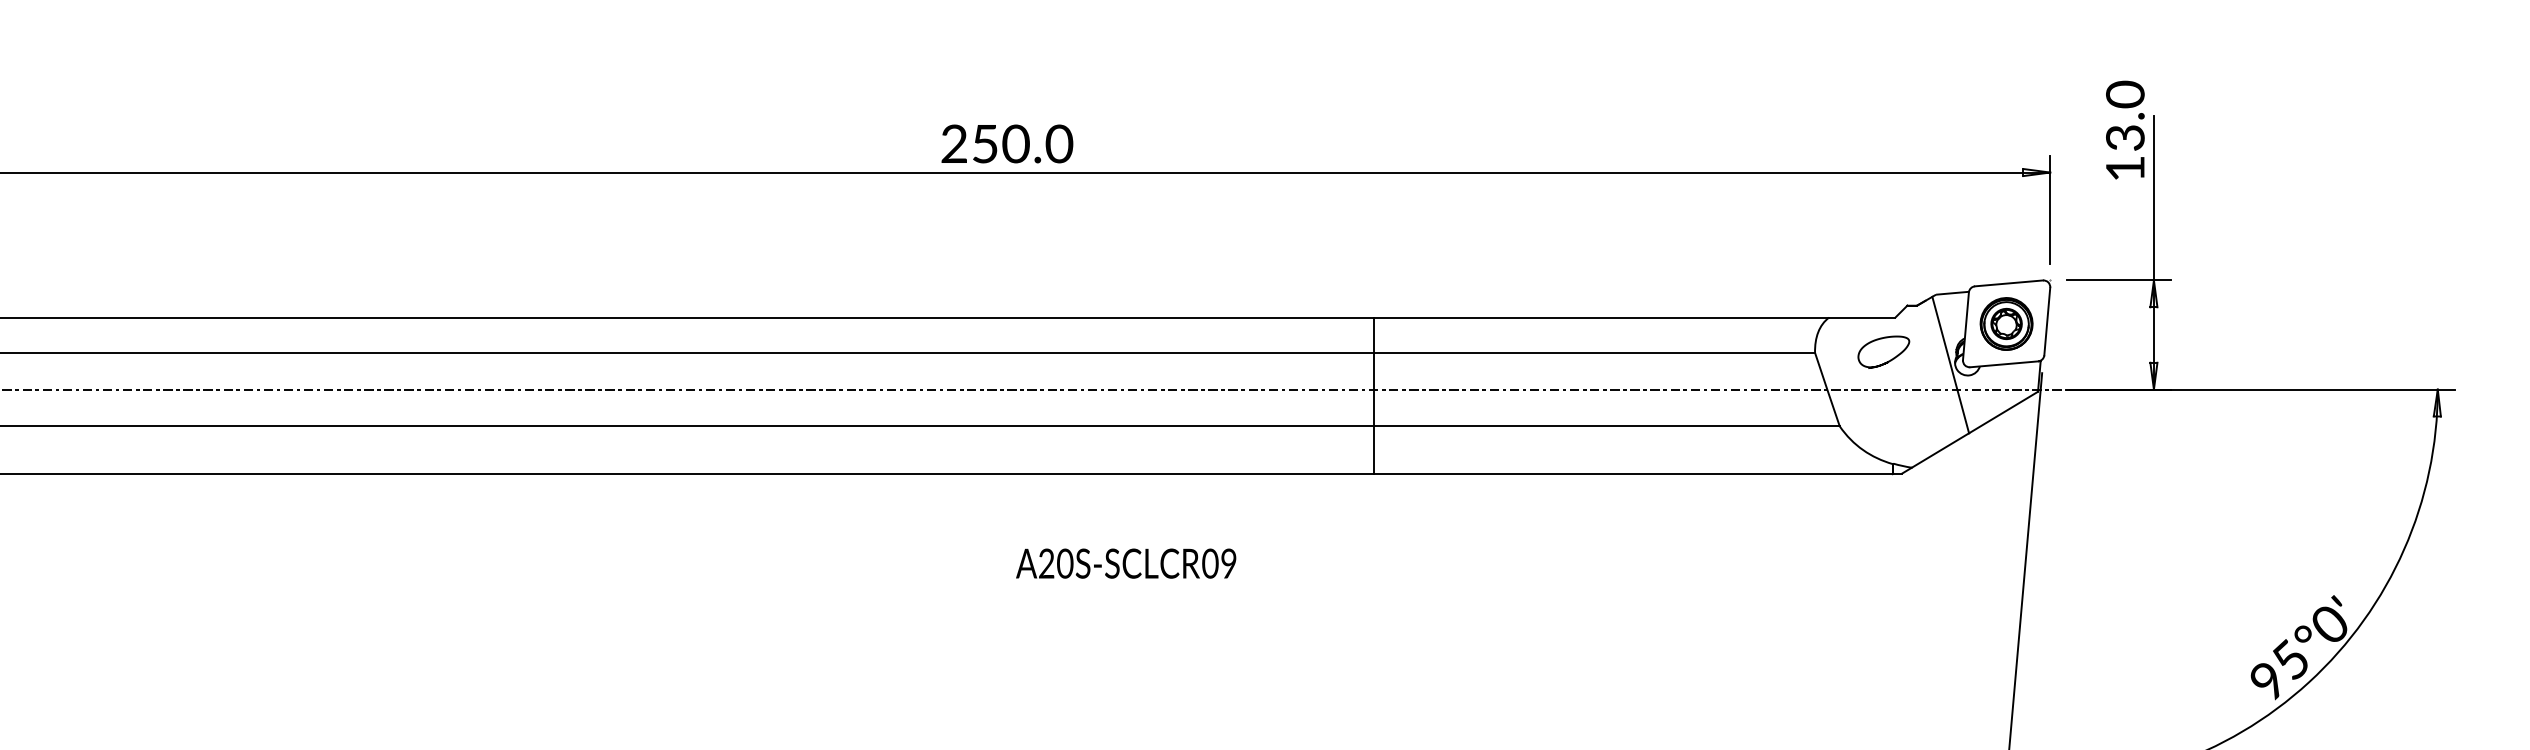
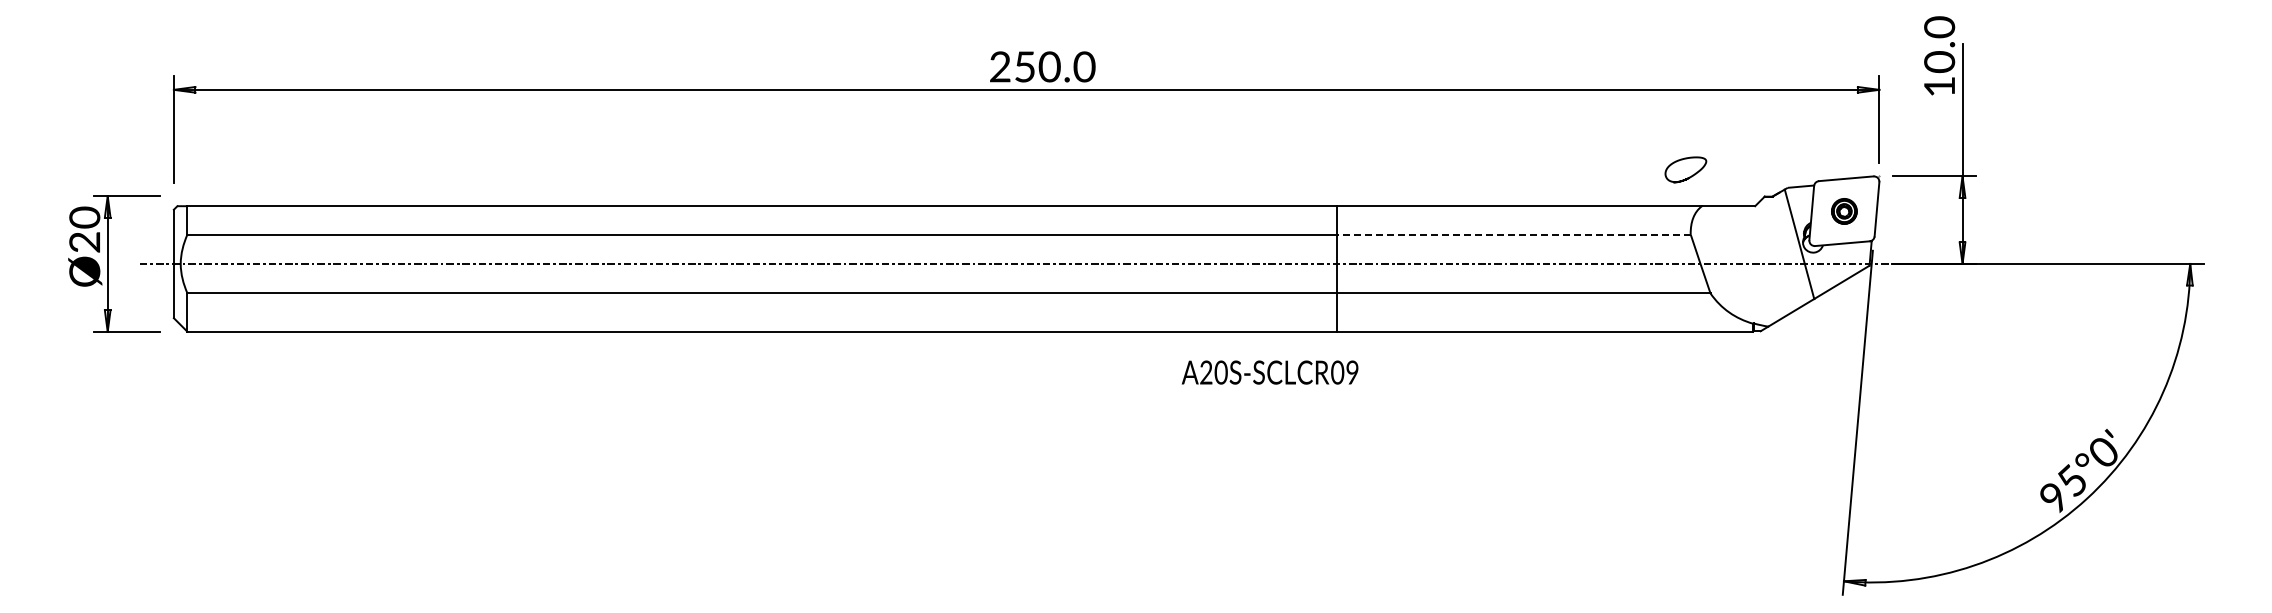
text: (2125, 138) -> (1939, 62), 13.0 -> 10.0
part: (2006, 324) -> (1844, 211), size x0.6
line: (1594, 352) -> (1513, 234), solid -> dashed
curve: (1888, 360) -> (1689, 176), moved
text: (1125, 563) -> (1269, 372), moved

